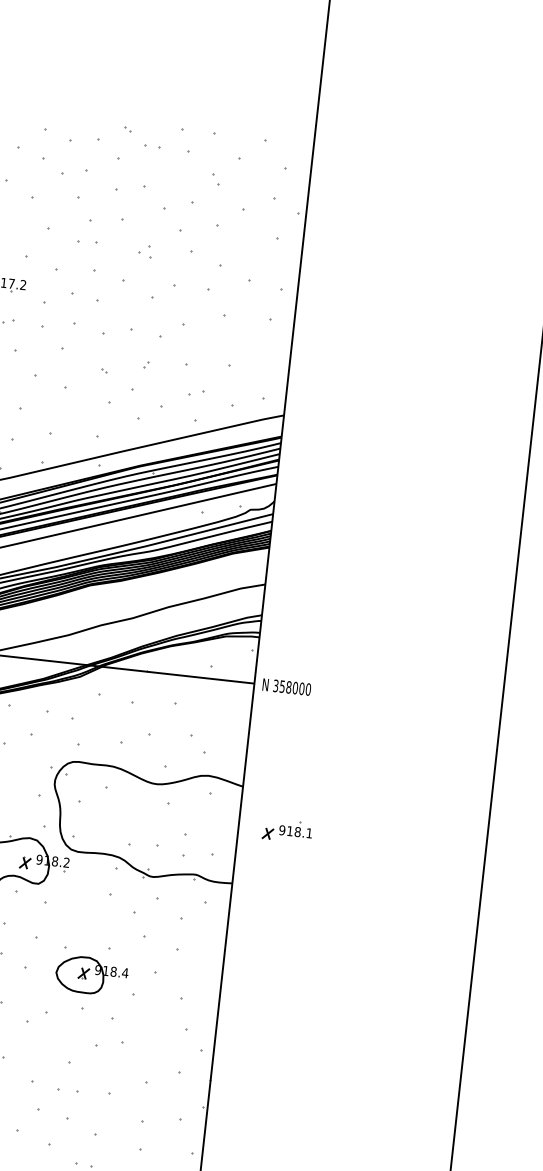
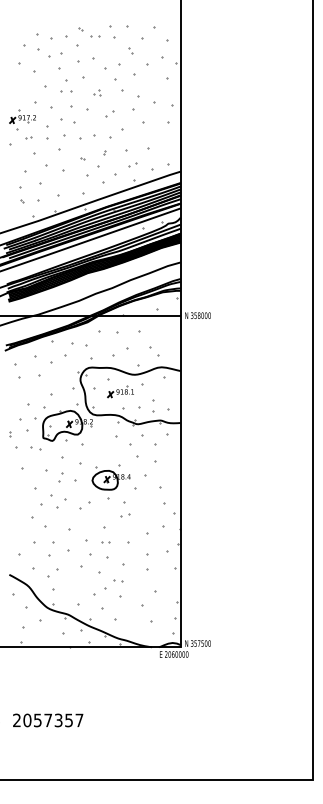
part: (163, 292) -> (109, 113), size x0.62
part: (287, 830) -> (120, 391), moved
part: (110, 1044) -> (125, 515), size x0.62
part: (67, 1090) -> (105, 542), size x0.62

